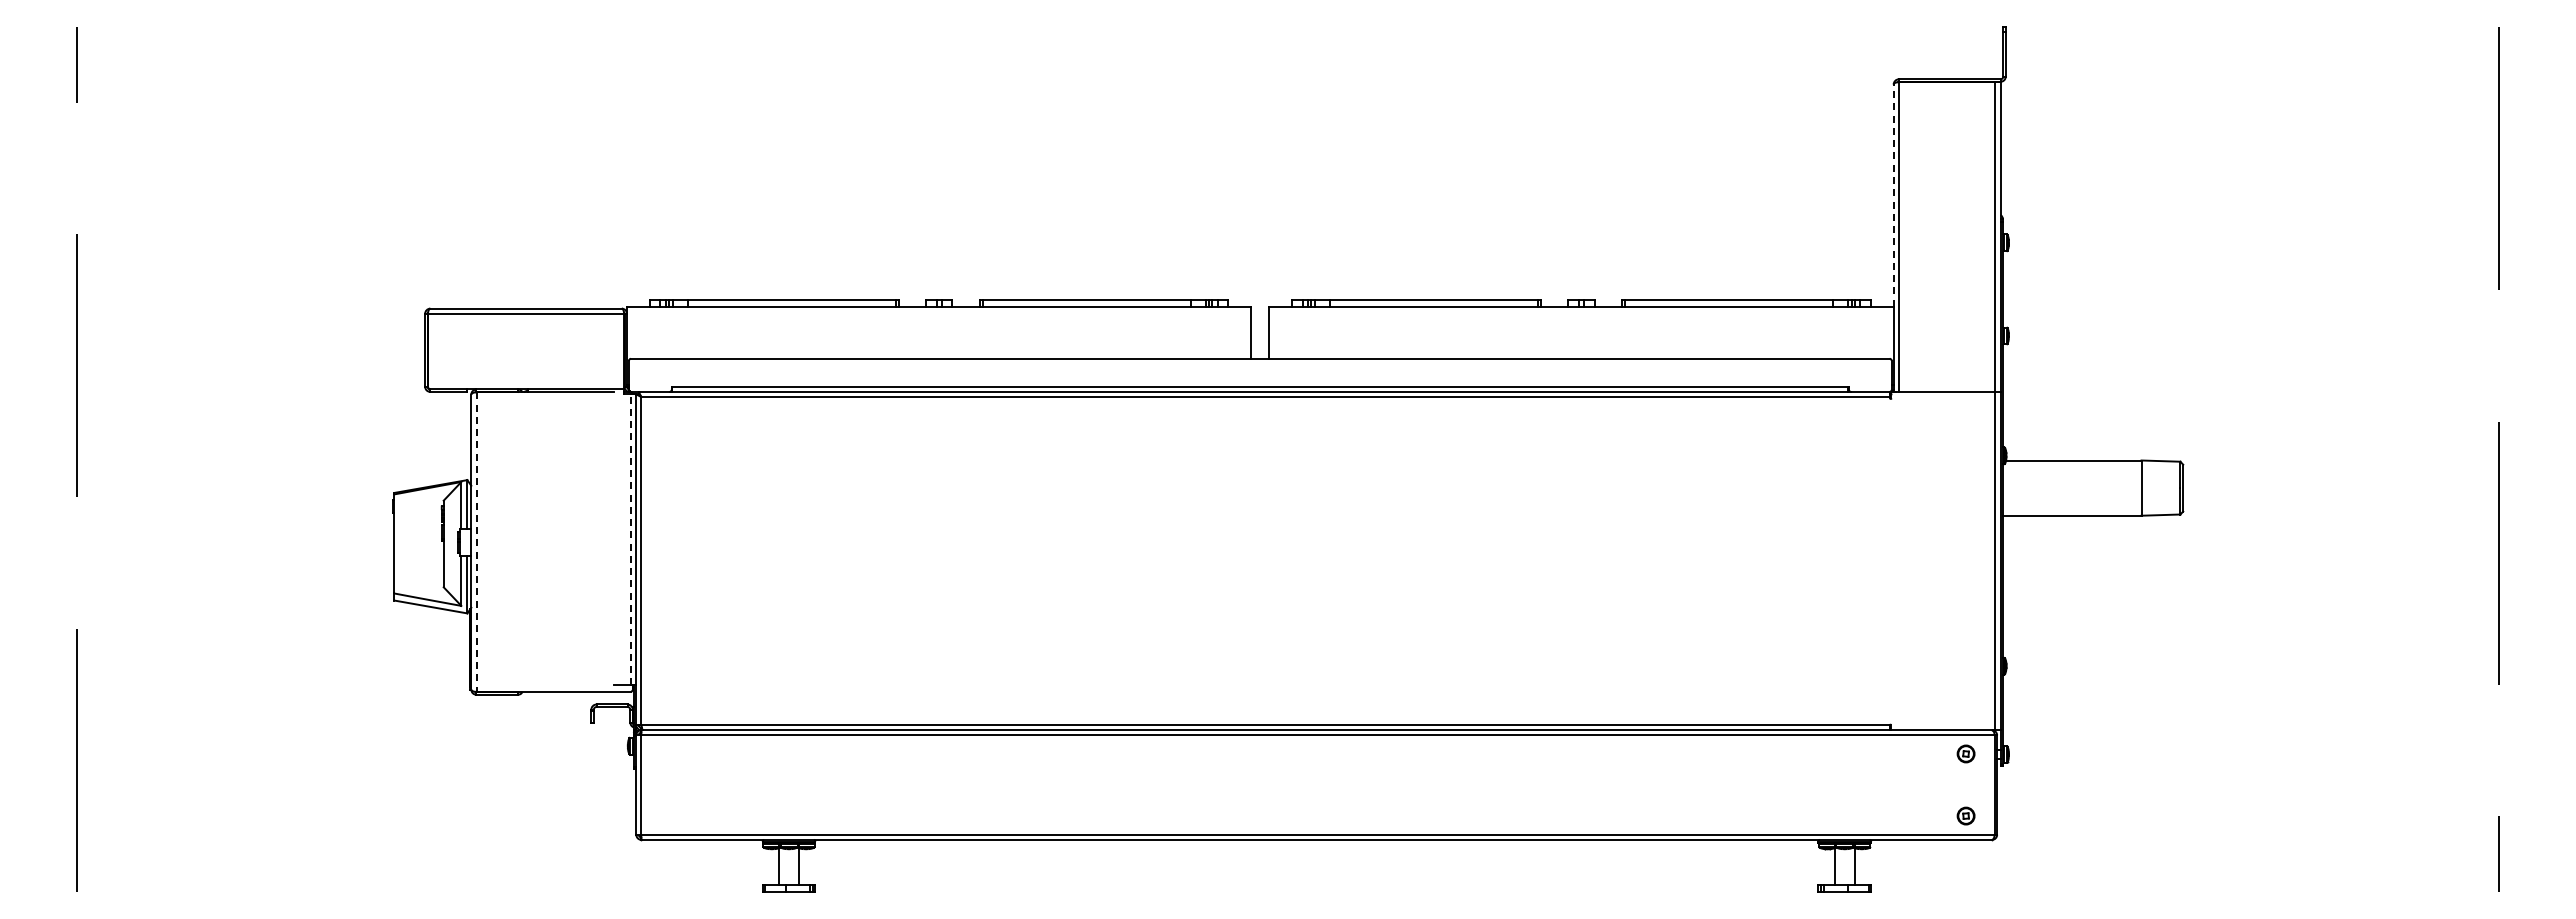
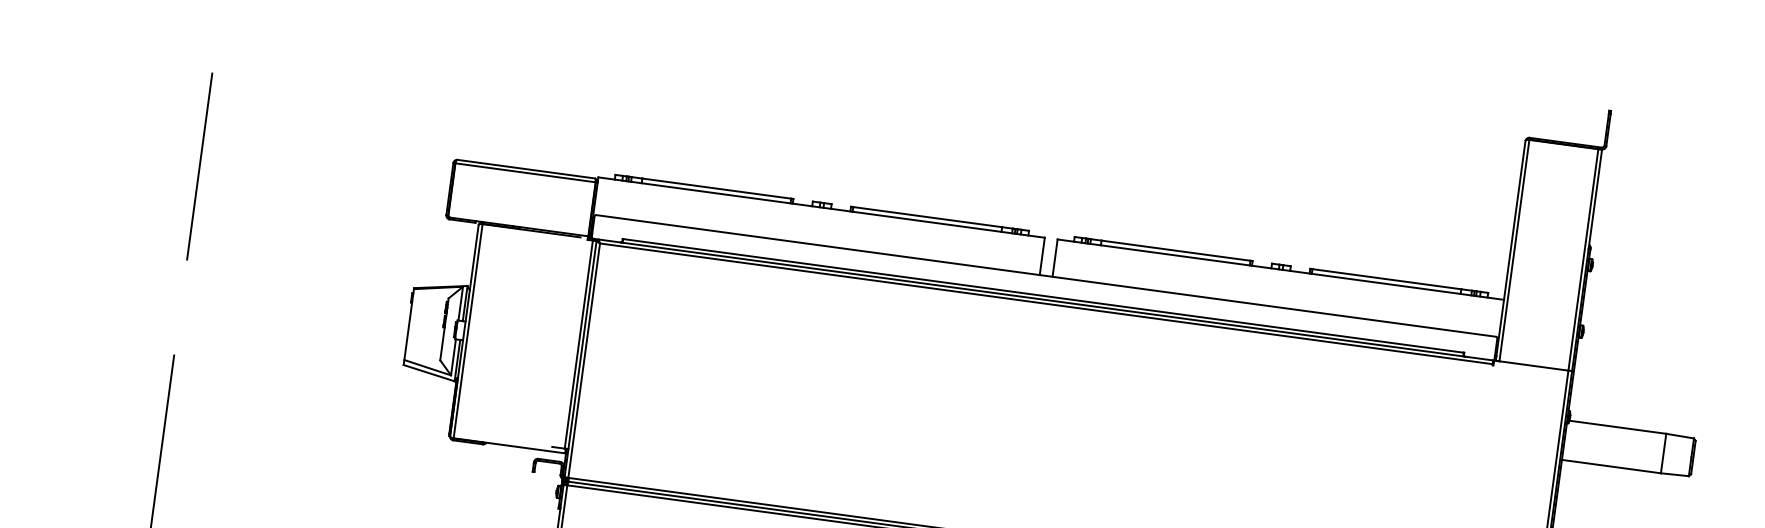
line: (1893, 195) -> (1514, 220), dashed -> solid
line: (631, 539) -> (579, 344), dashed -> solid
line: (476, 542) -> (468, 331), dashed -> solid

